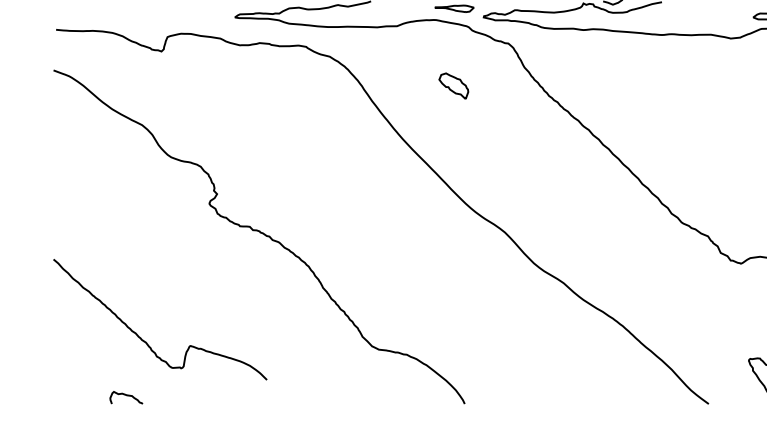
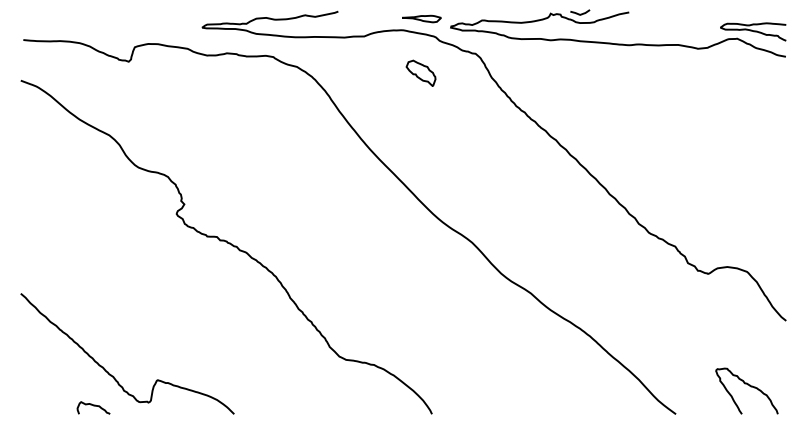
part: (453, 85) -> (420, 72), moved
curve: (146, 341) -> (113, 375), moved

